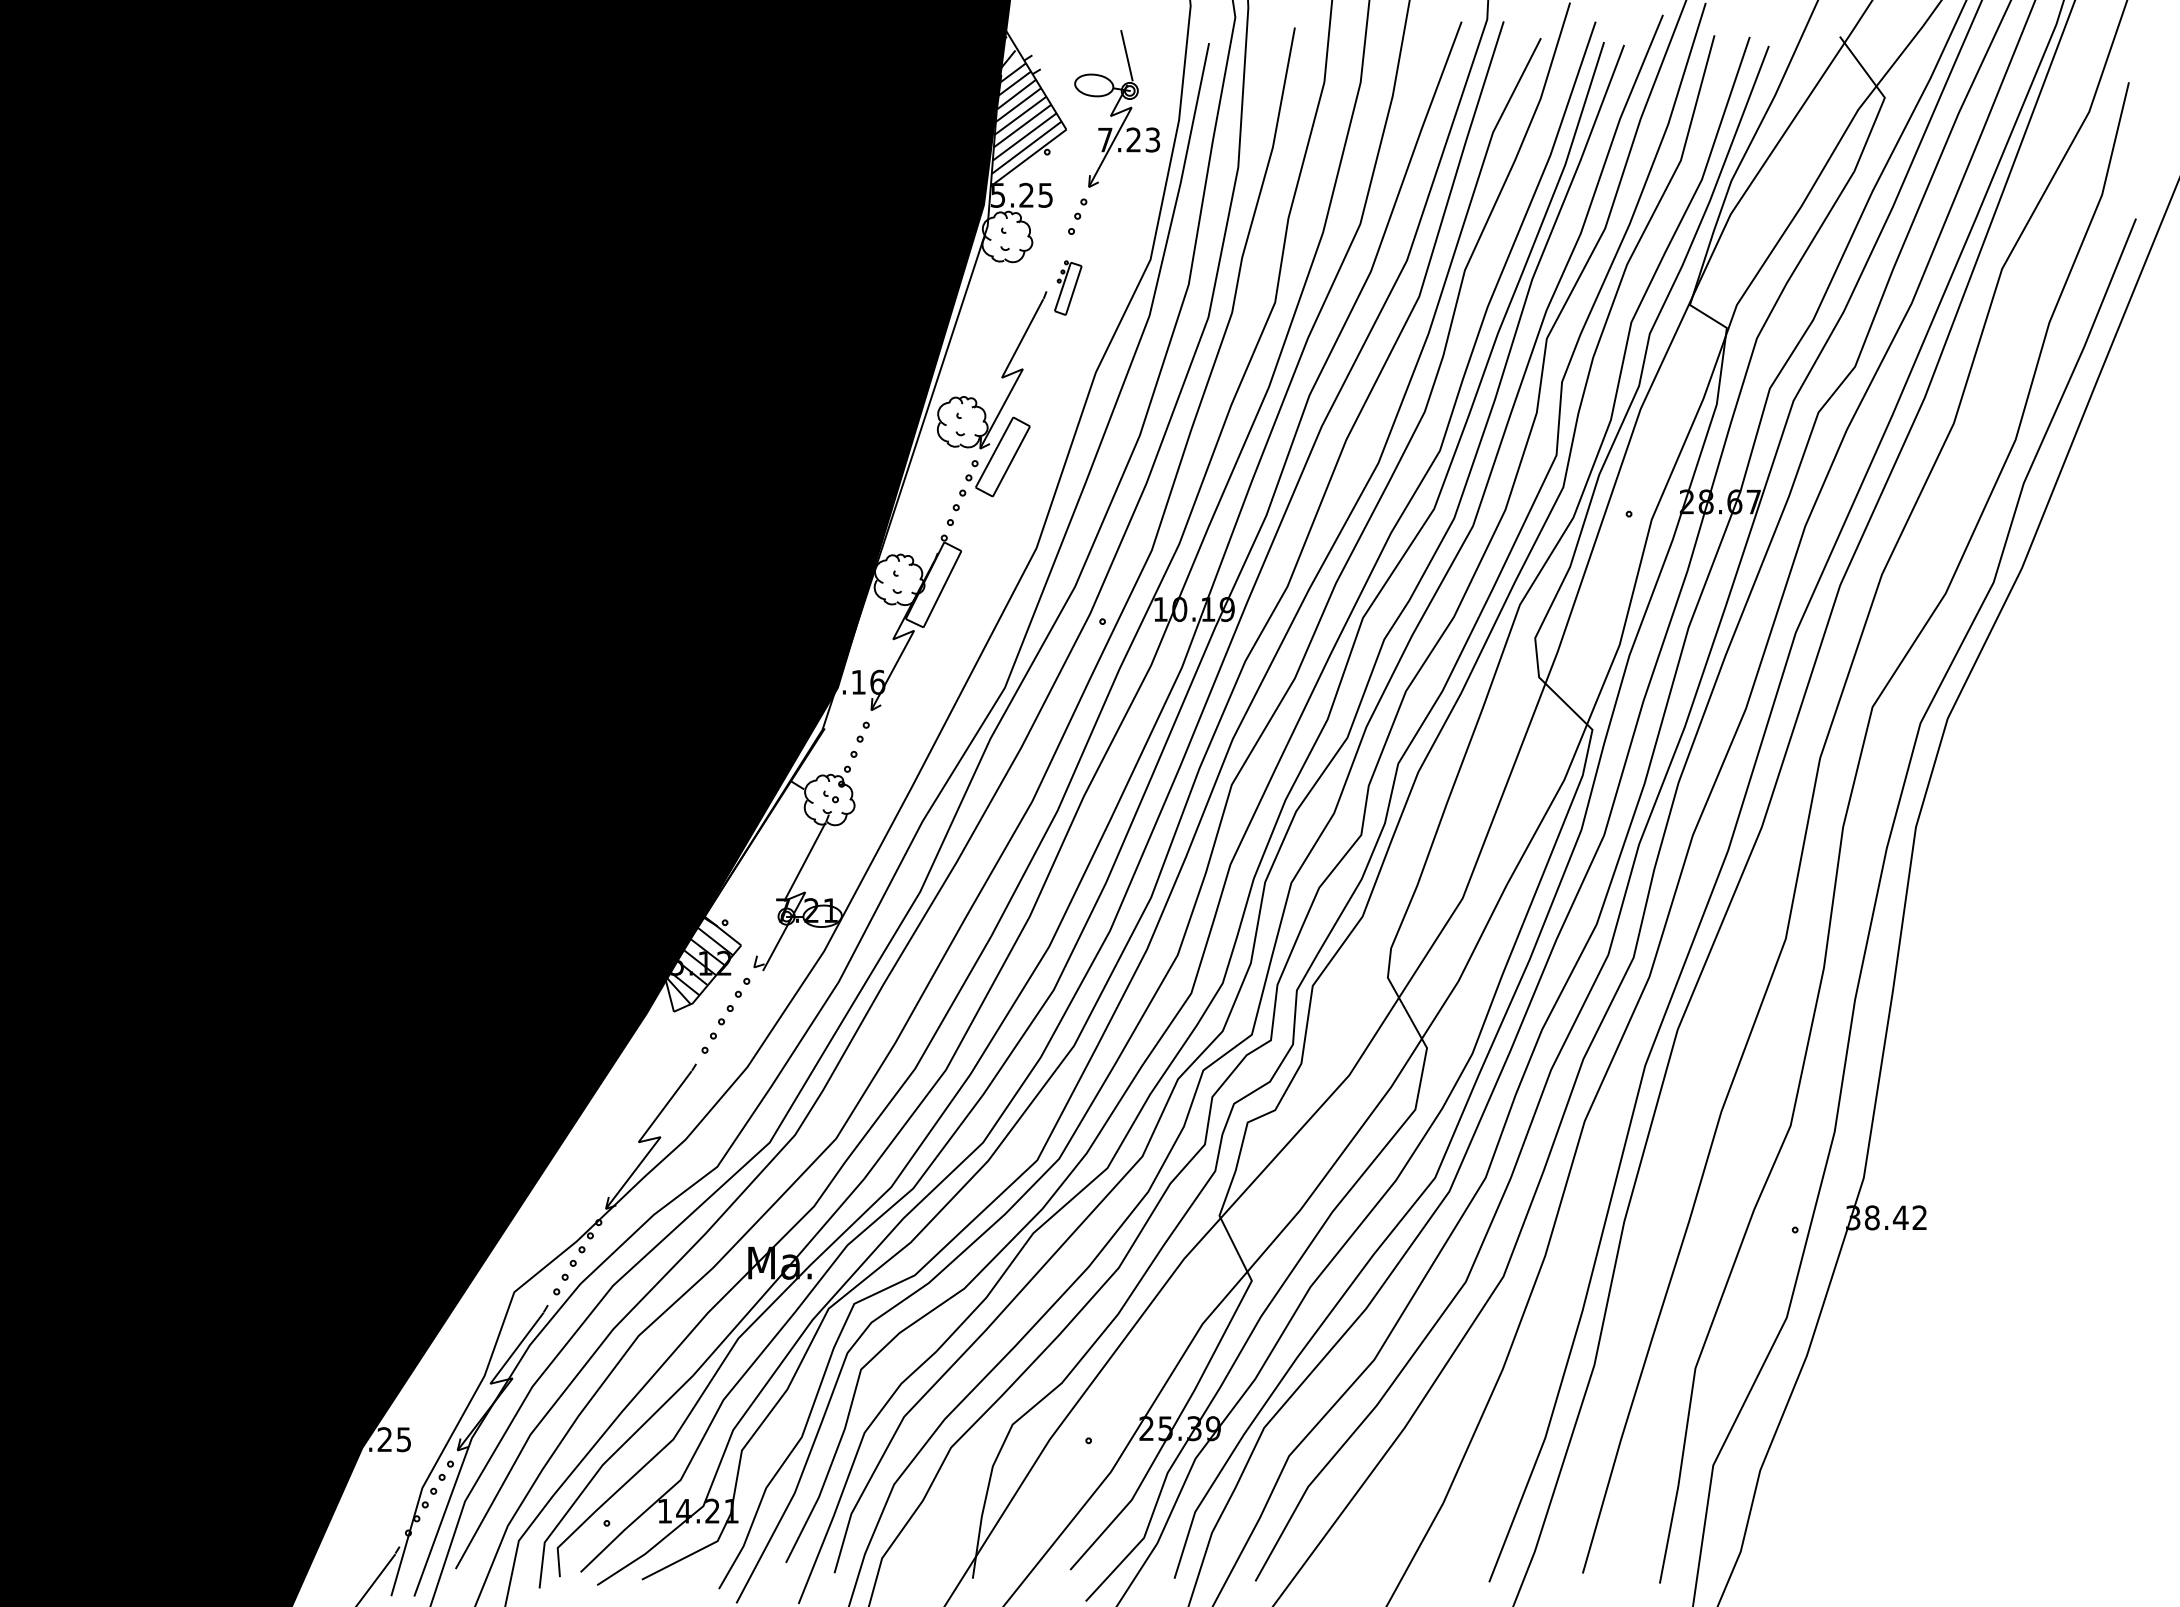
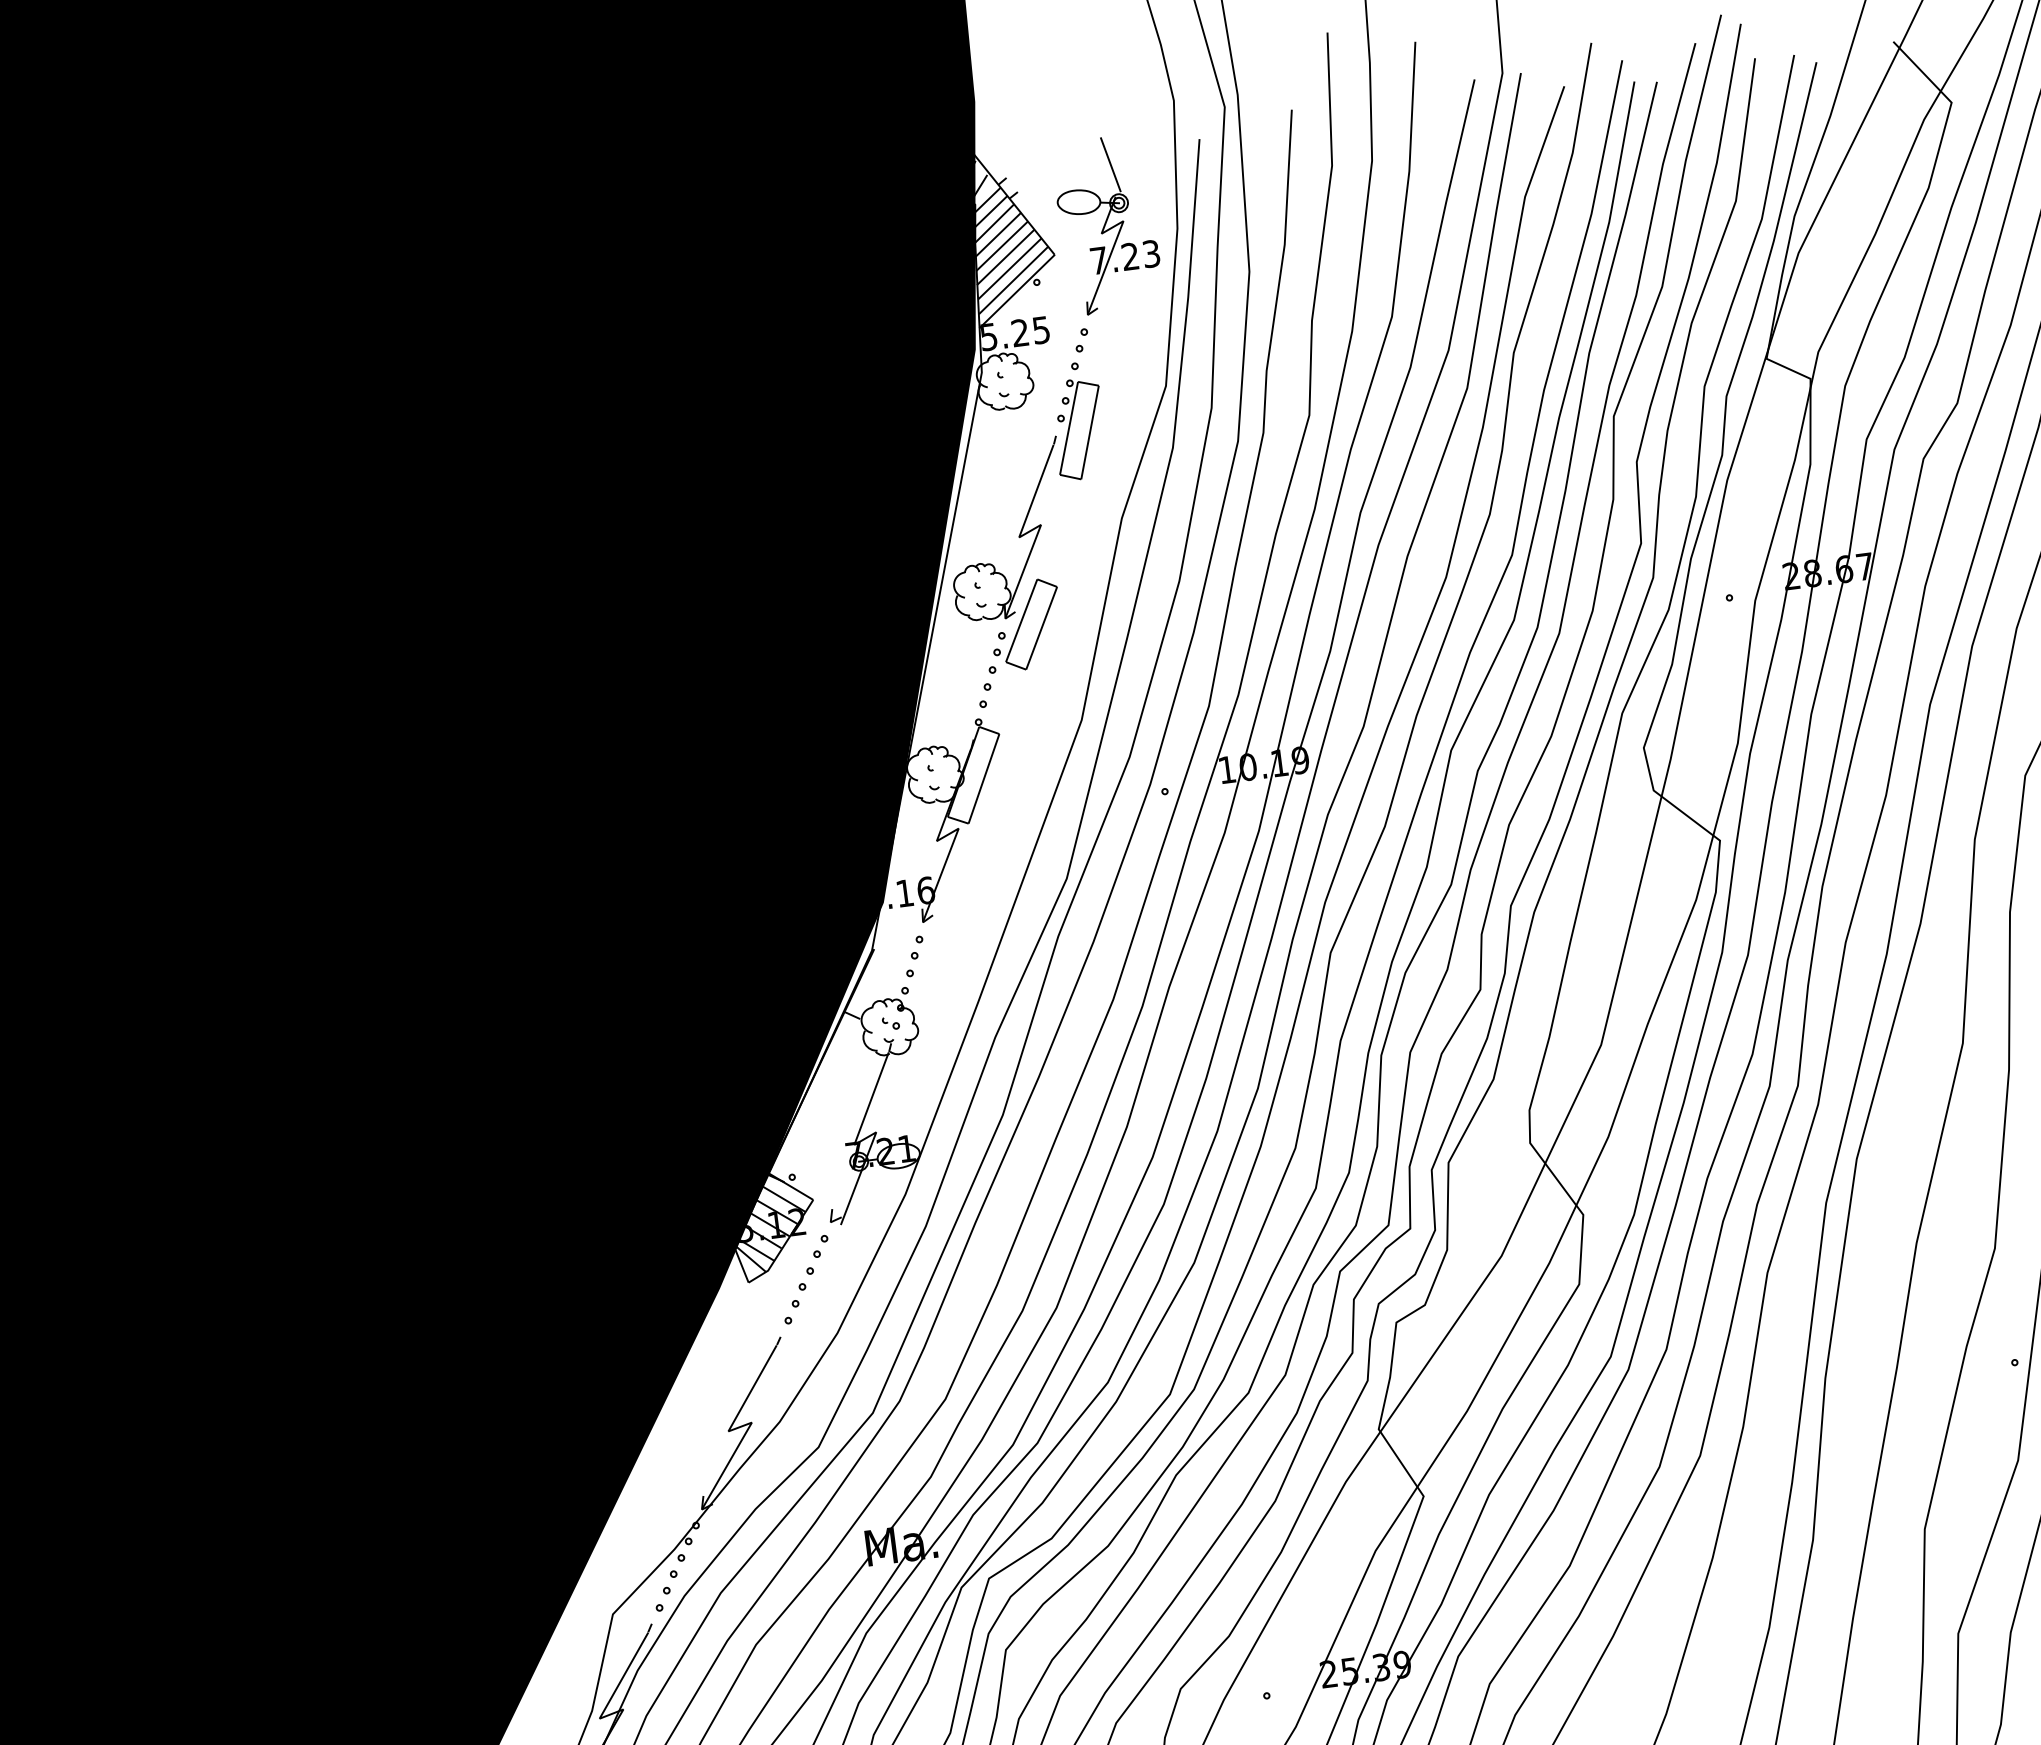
part: (1068, 287) -> (1079, 428), size x1.67

